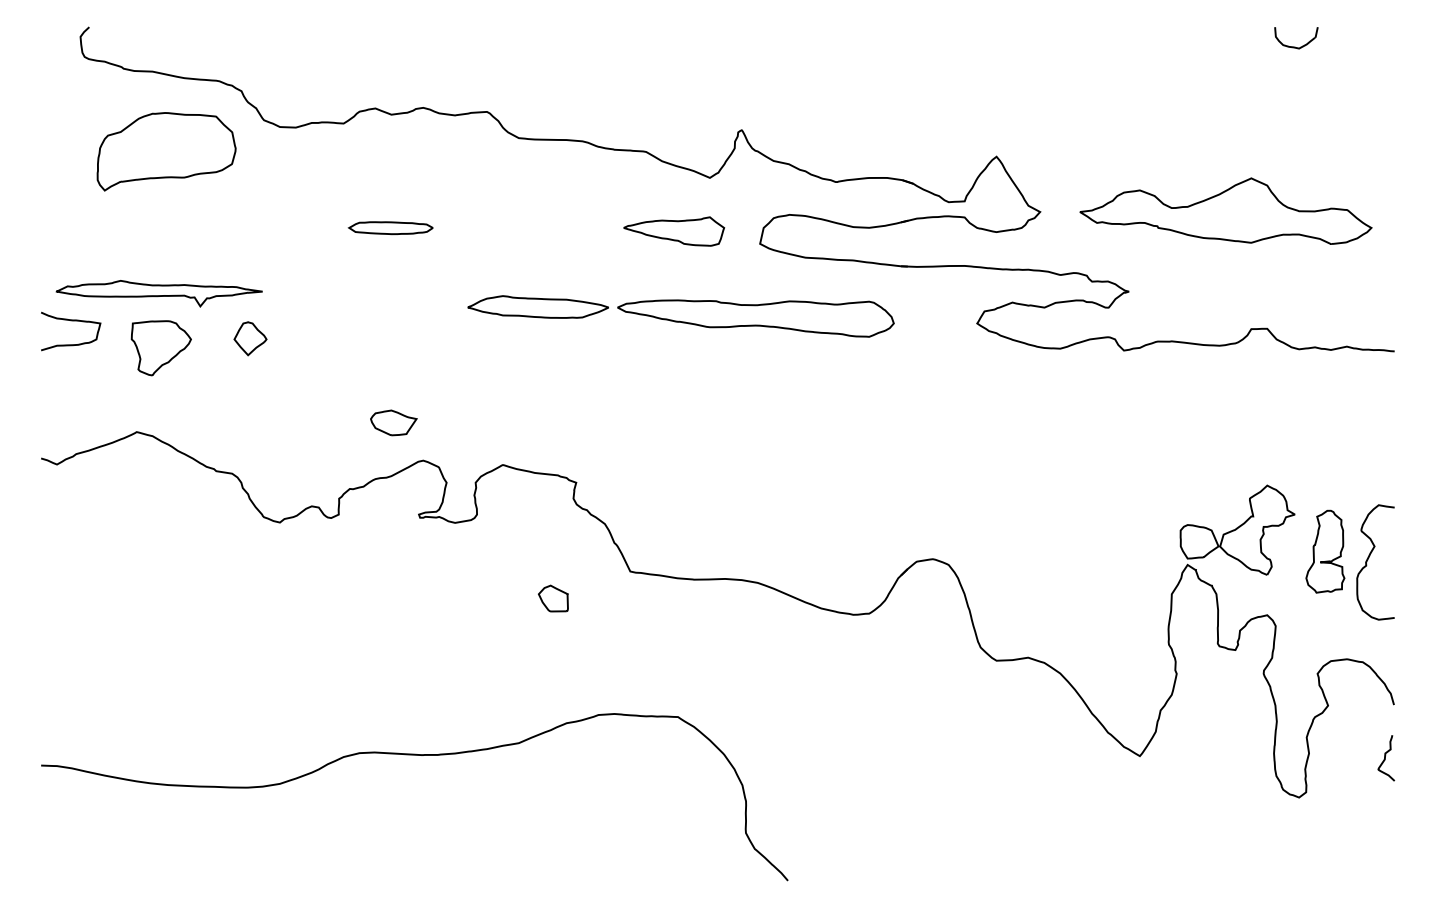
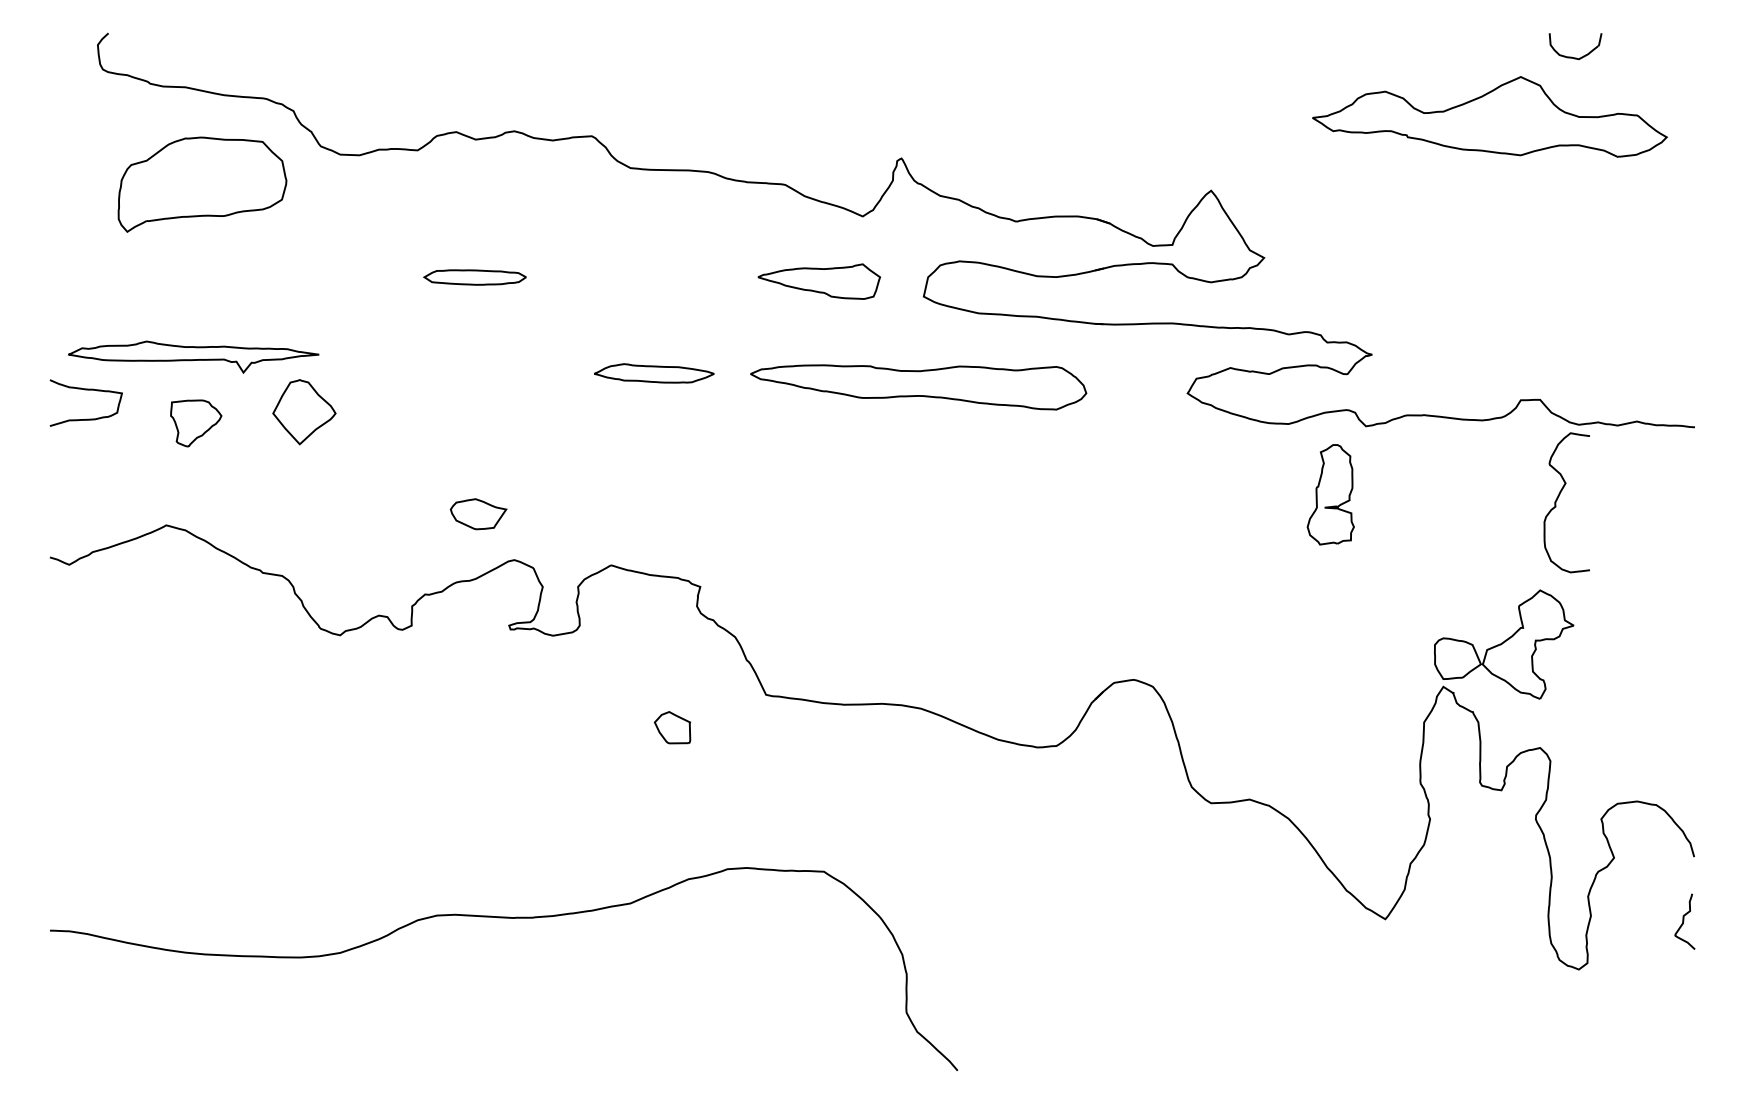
part: (1225, 210) -> (1489, 116), moved
part: (538, 307) -> (654, 373), size x0.7
part: (250, 338) -> (304, 411), size x1.6
part: (161, 348) -> (196, 423), size x0.7
part: (1325, 551) -> (1330, 494), moved
curve: (1368, 558) -> (1558, 498), moved

